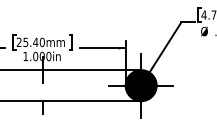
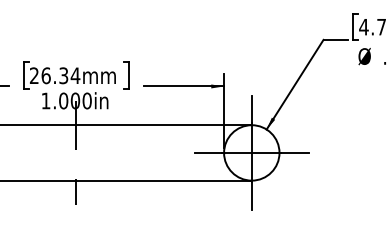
text: (33, 42) -> (59, 75), 25.40mm -> 26.34mm
fill: (140, 85) -> (250, 152), removed

